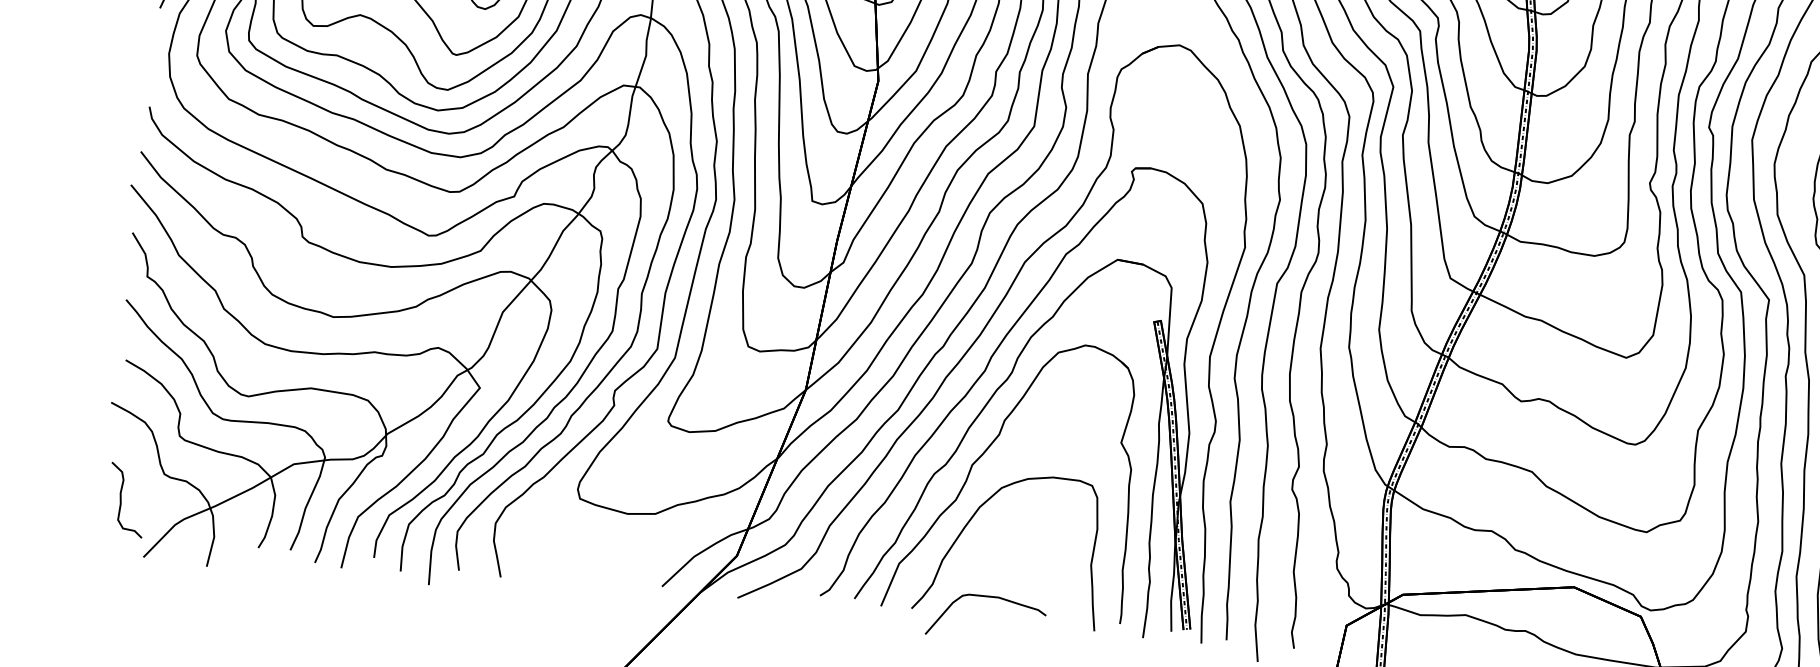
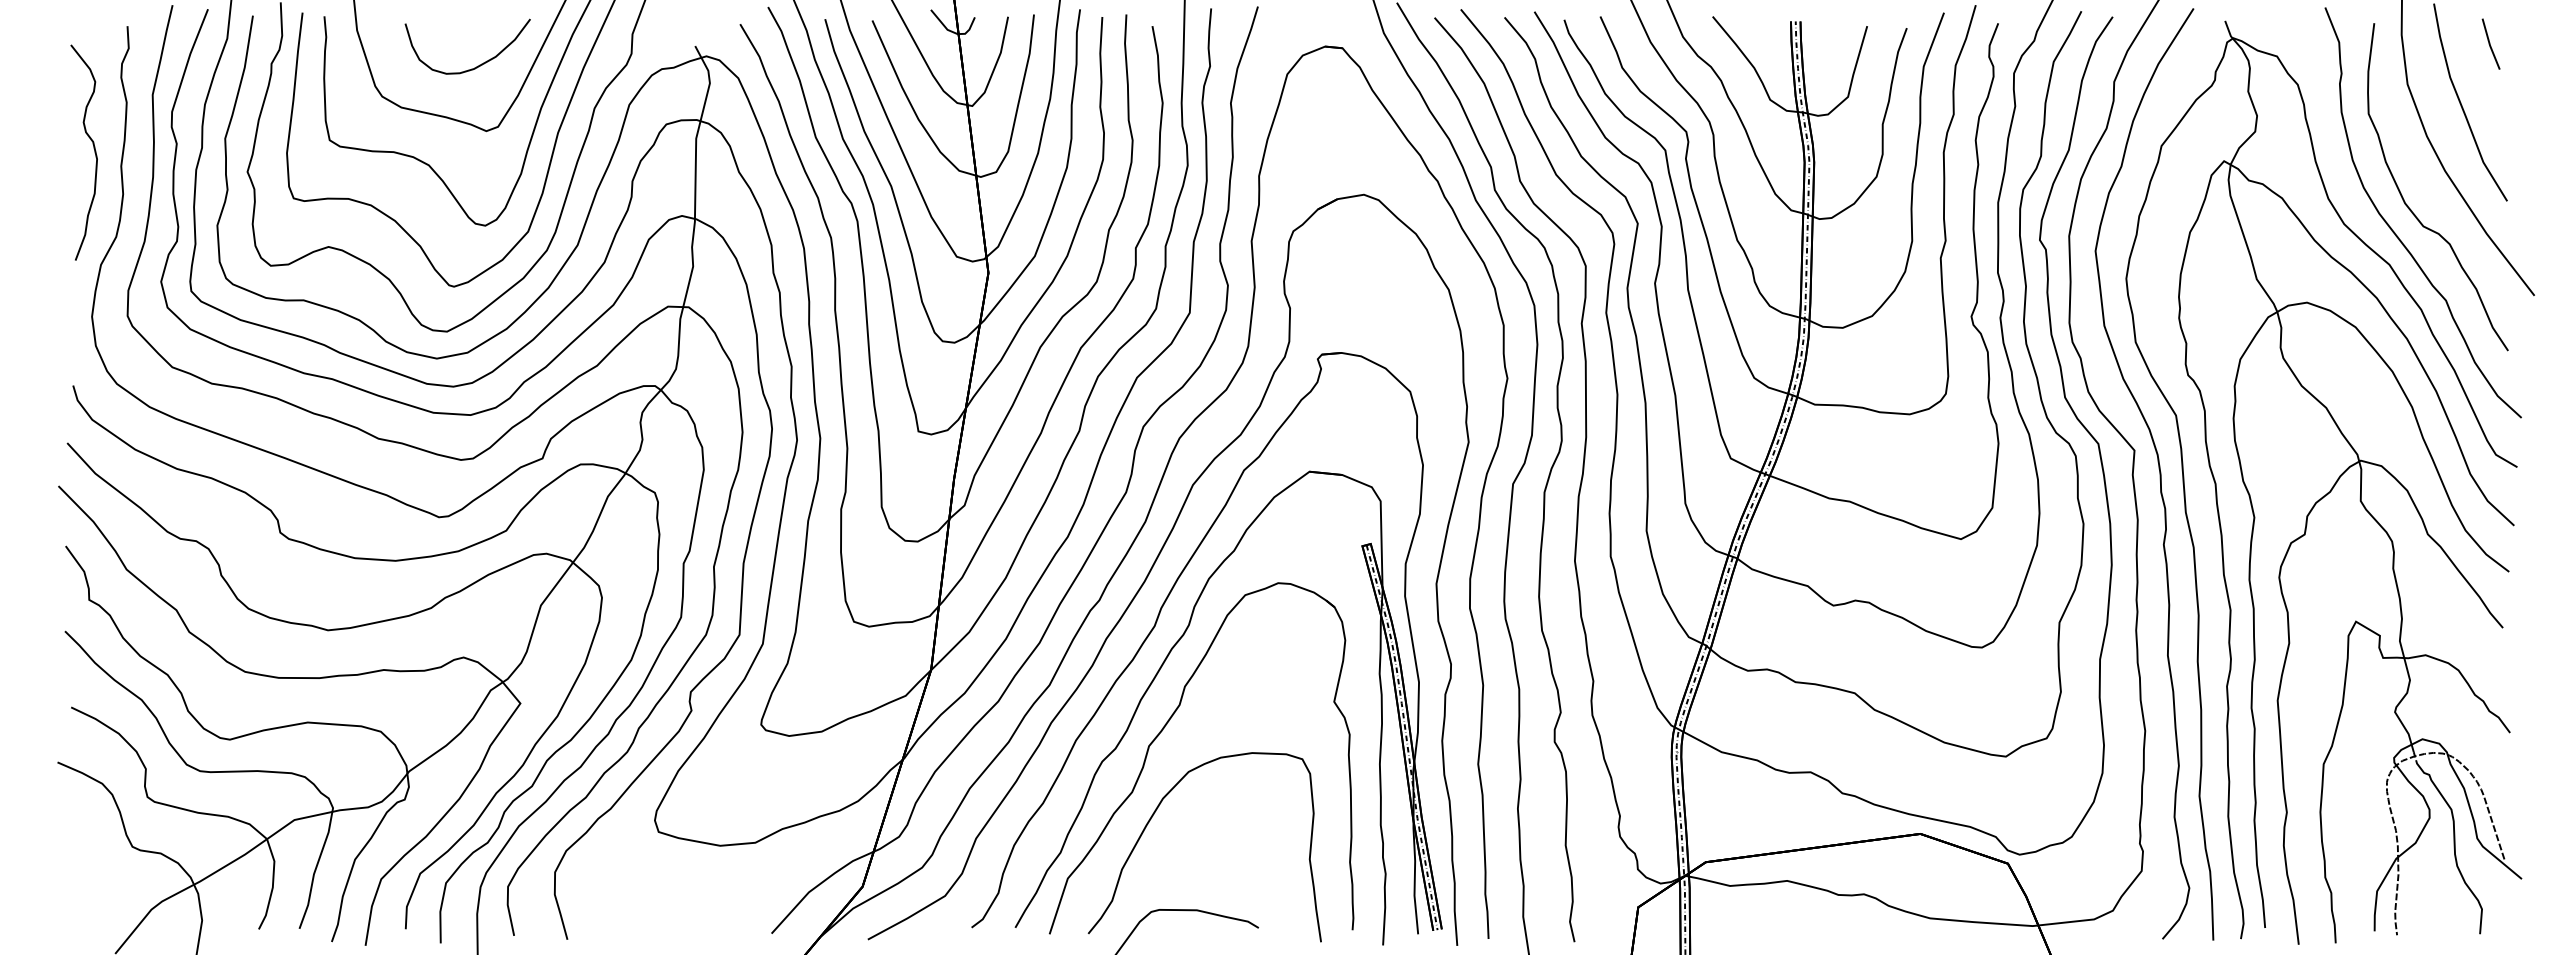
curve: (121, 499) -> (81, 883), removed

